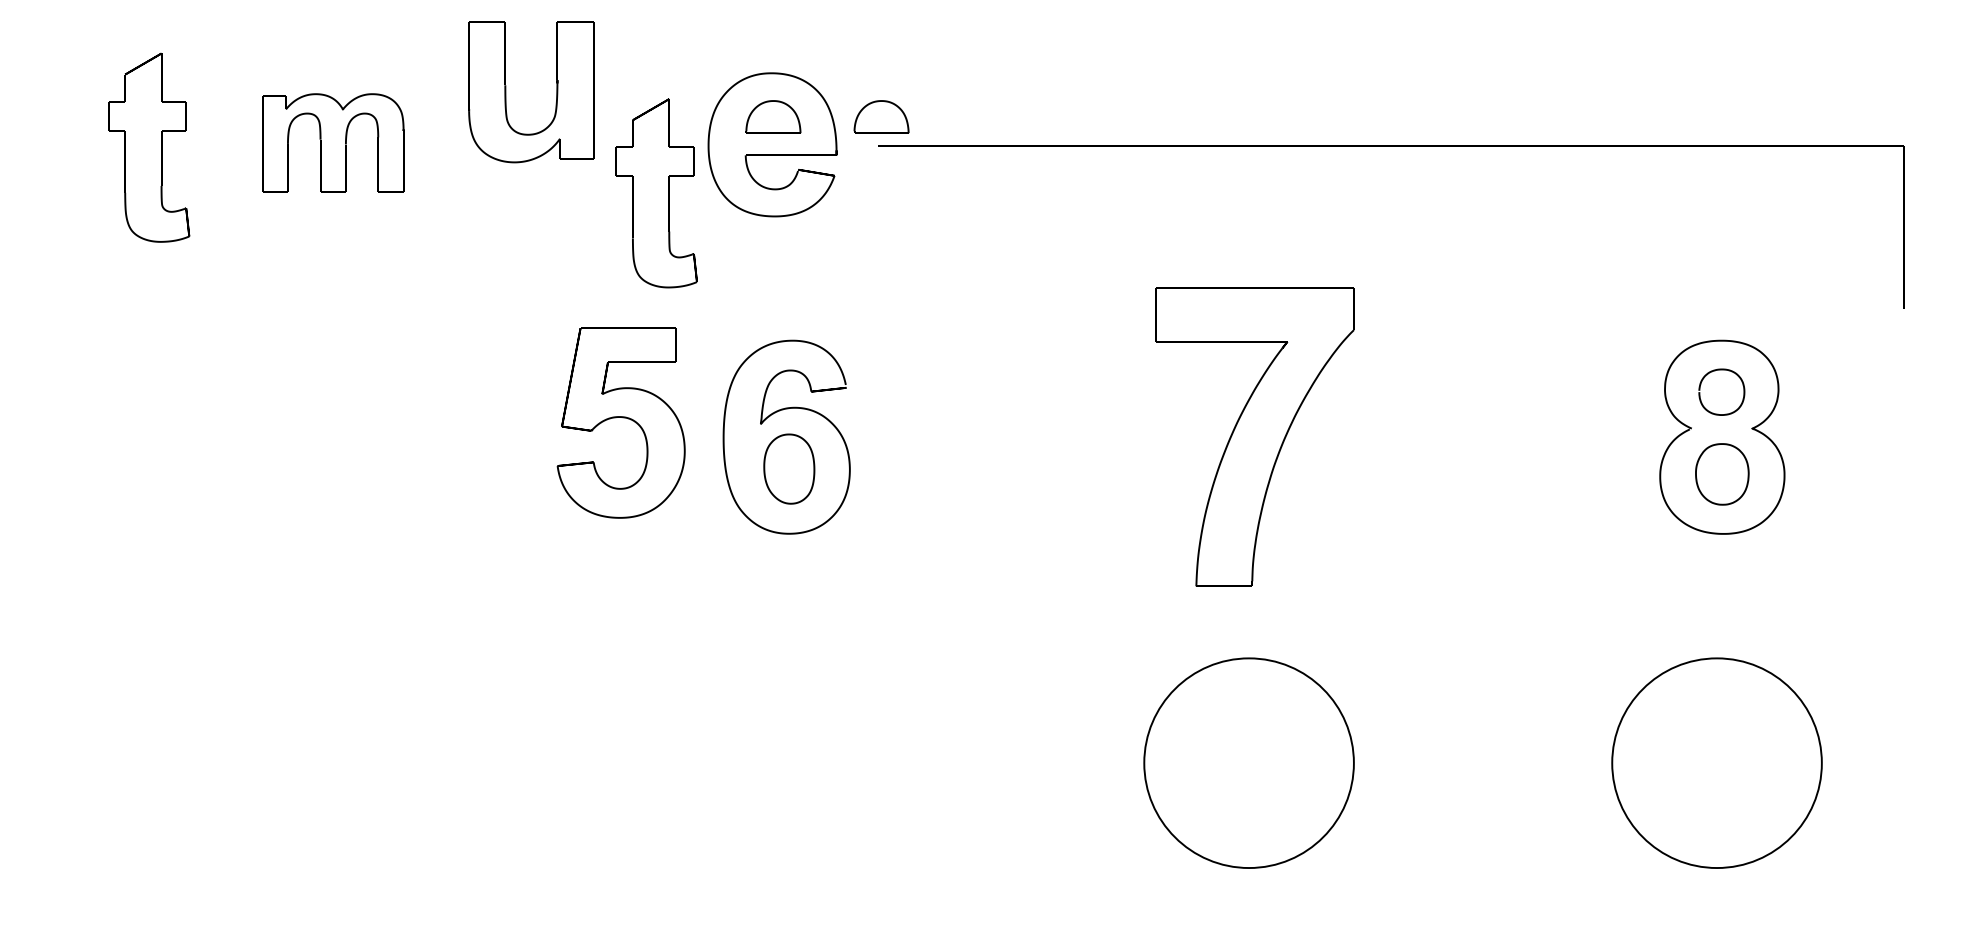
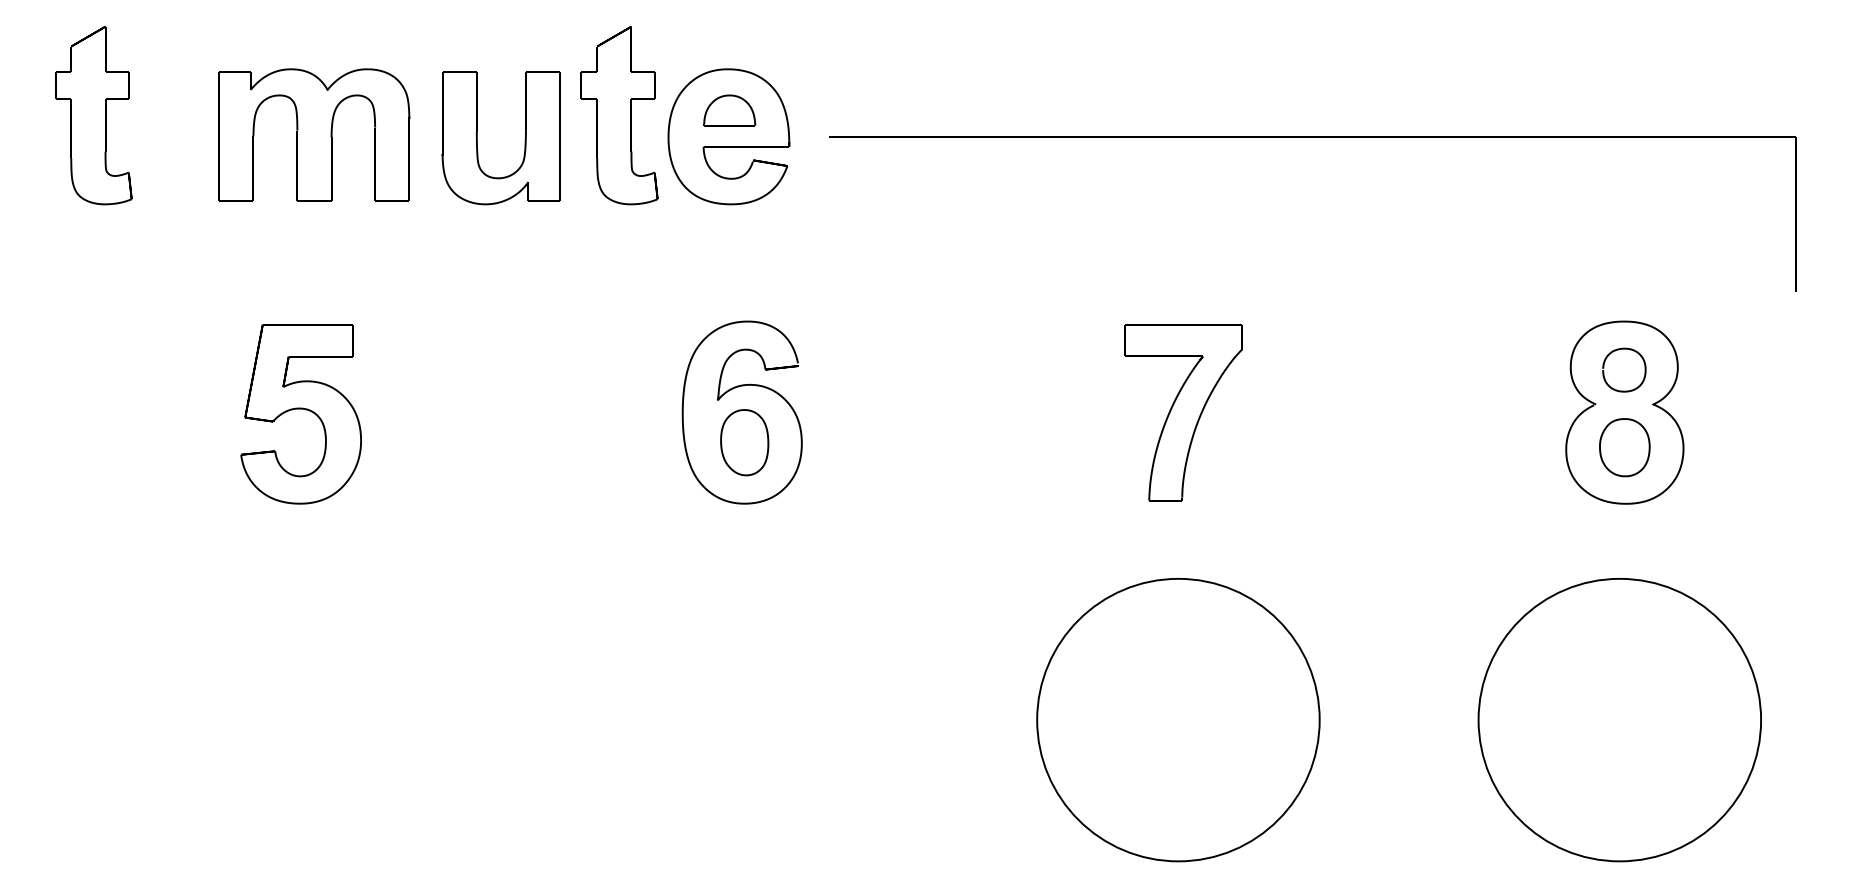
part: (506, 92) -> (477, 138), moved
part: (881, 116) -> (831, 110), removed
part: (333, 142) -> (314, 134), size x1.43
part: (148, 147) -> (93, 115), moved
part: (656, 193) -> (619, 115), moved
part: (620, 423) -> (300, 414), moved
part: (1254, 437) -> (1183, 412), size x0.62
circle: (1249, 762) -> (1178, 719), size x1.43
circle: (1716, 762) -> (1619, 719), size x1.43

